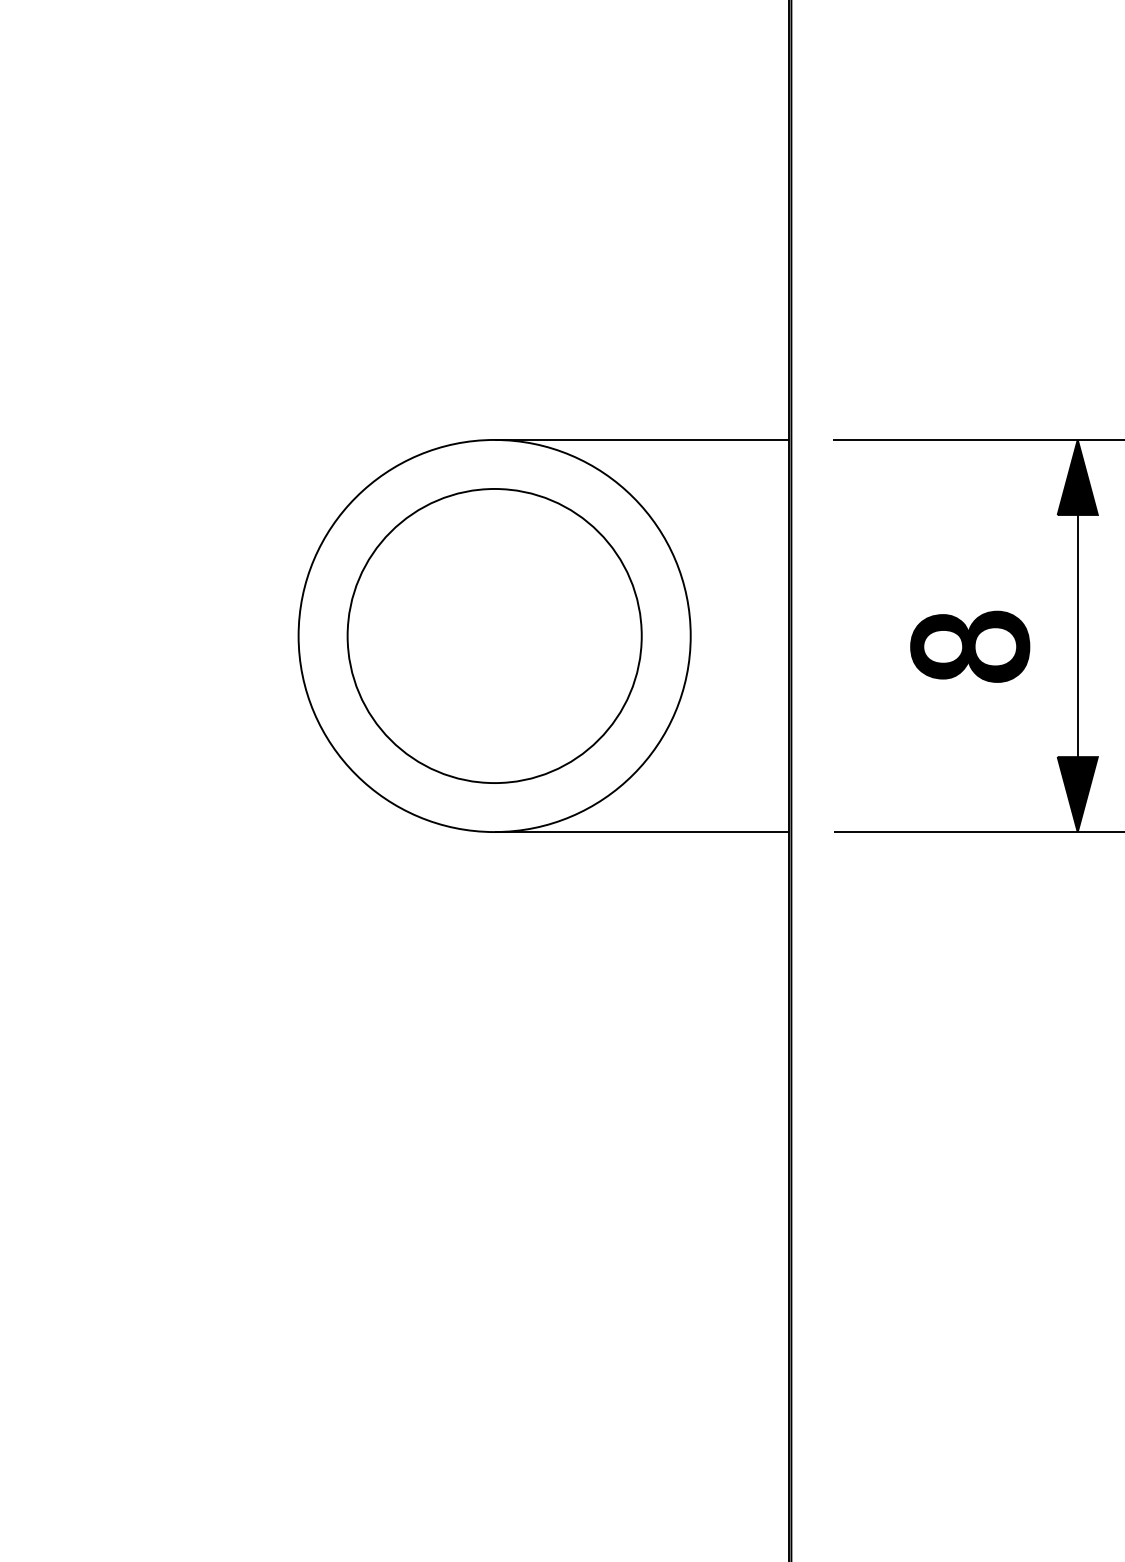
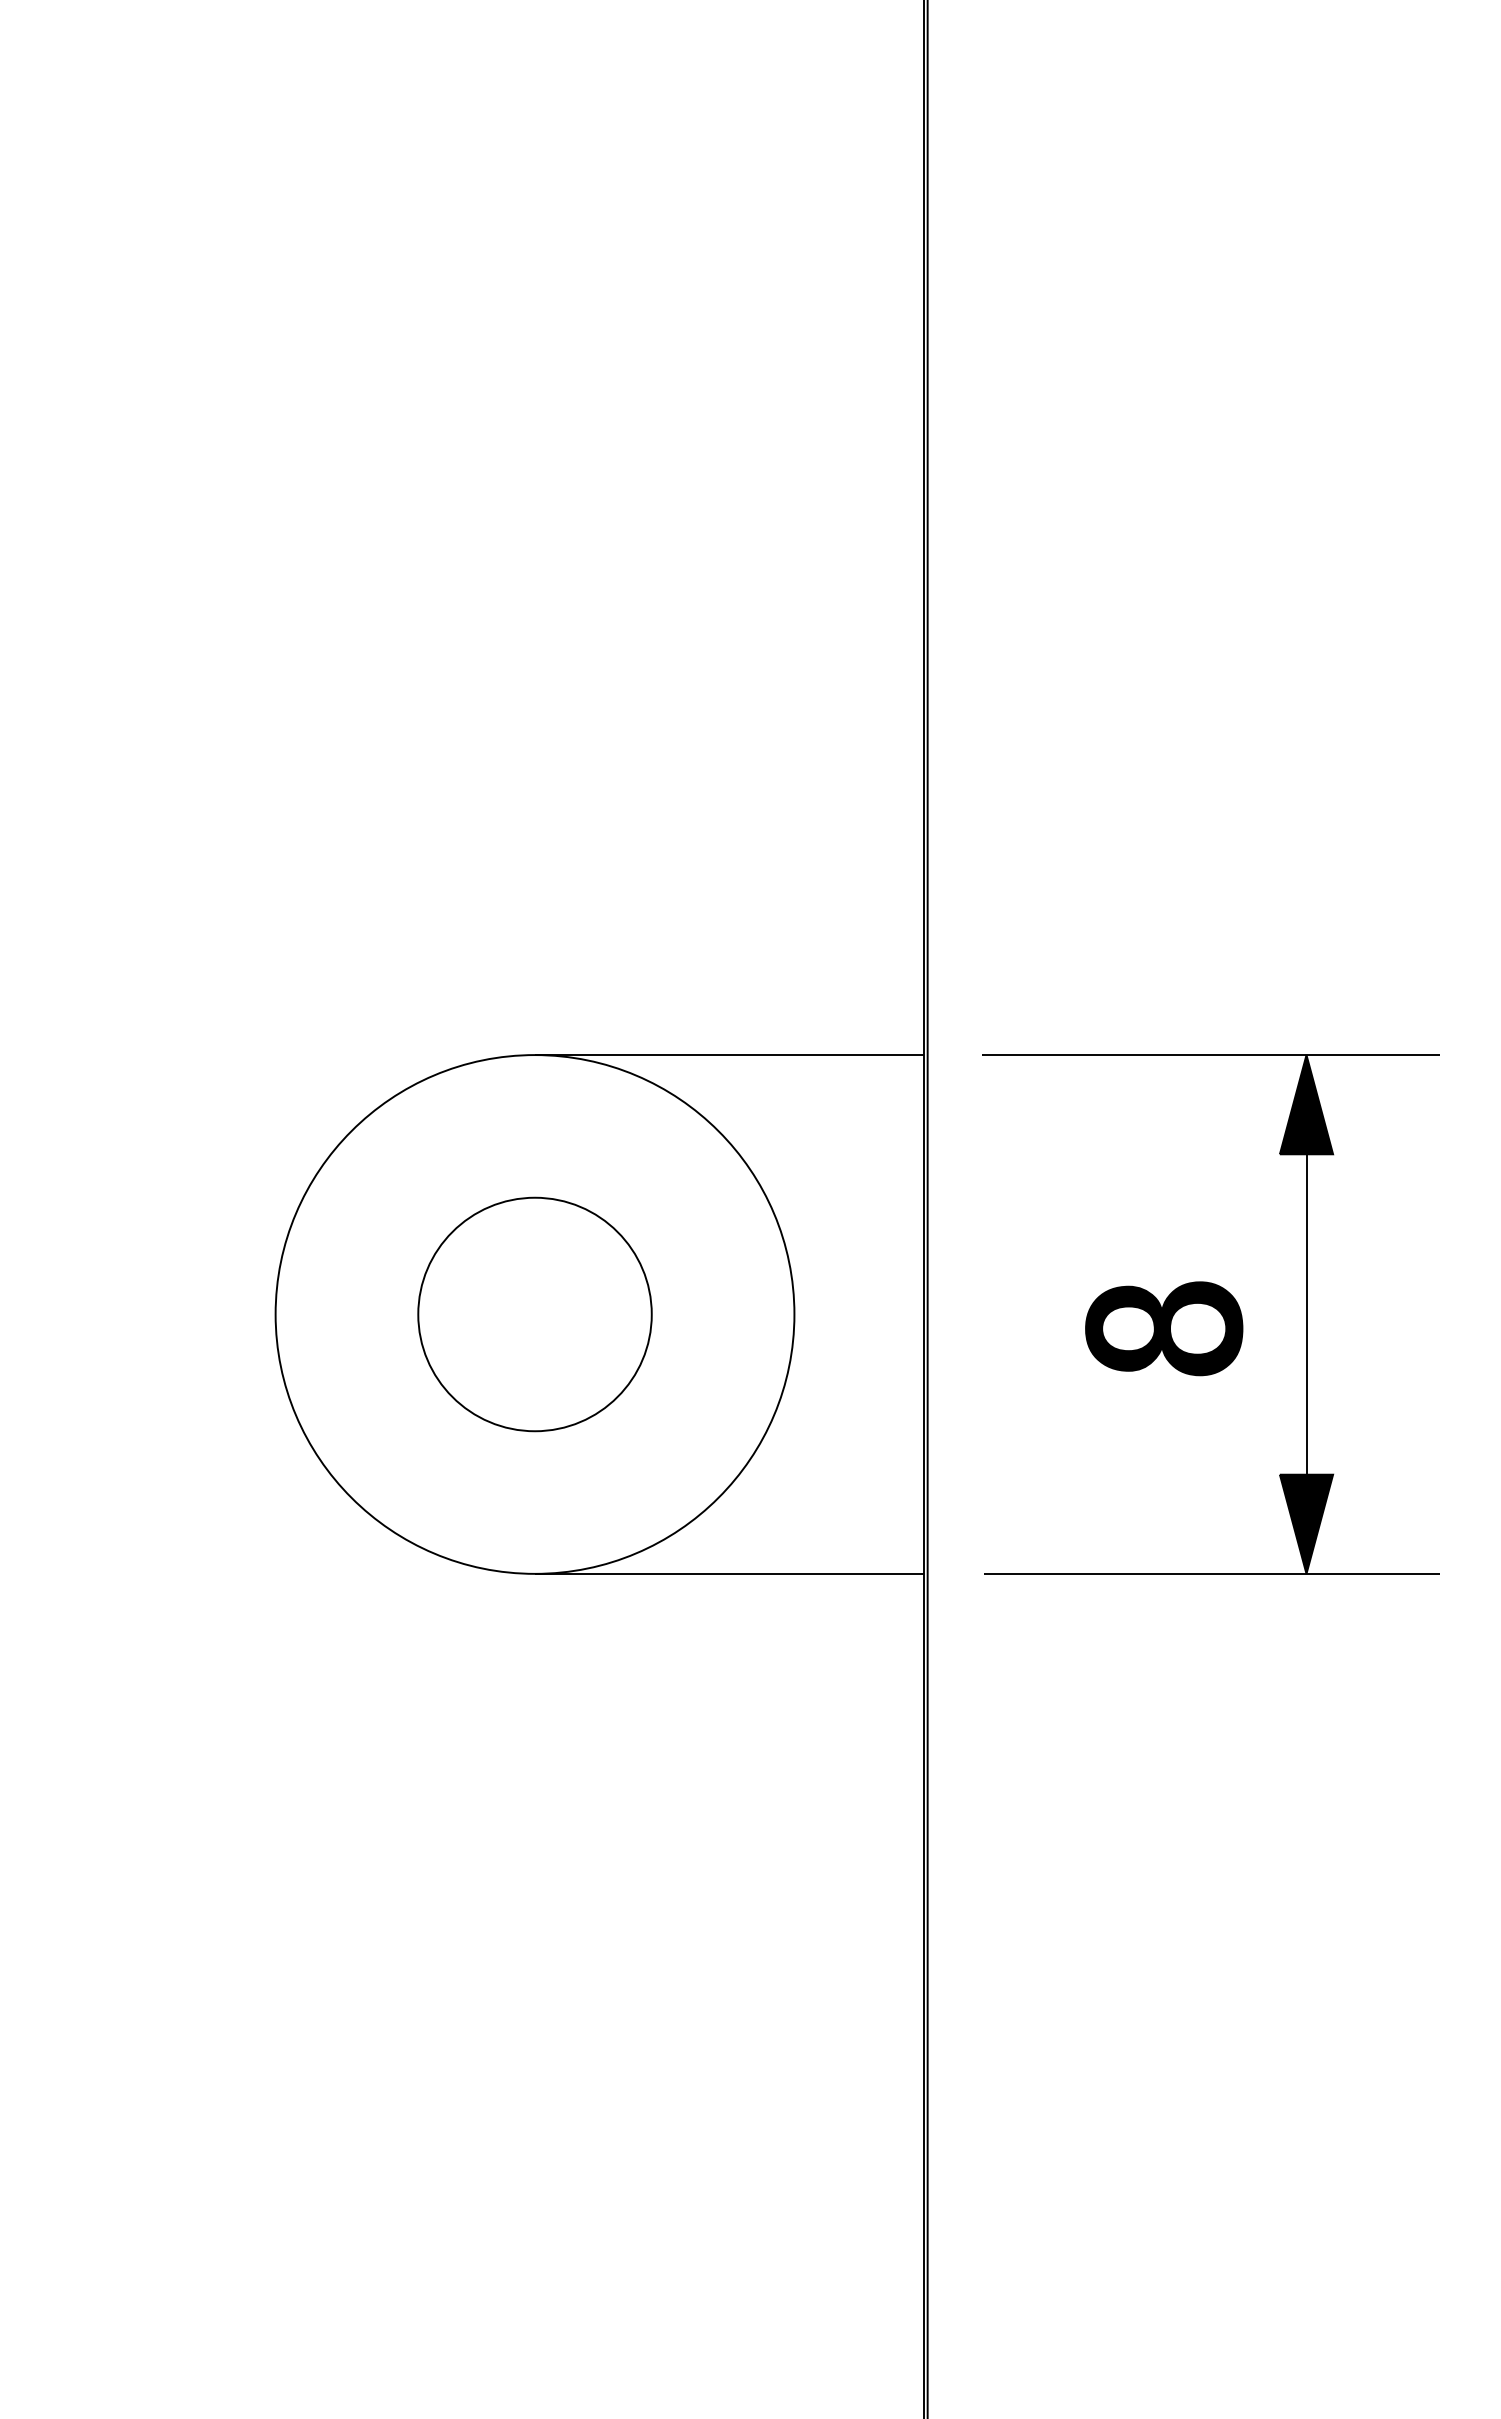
part: (494, 636) -> (534, 1314), size x0.6

